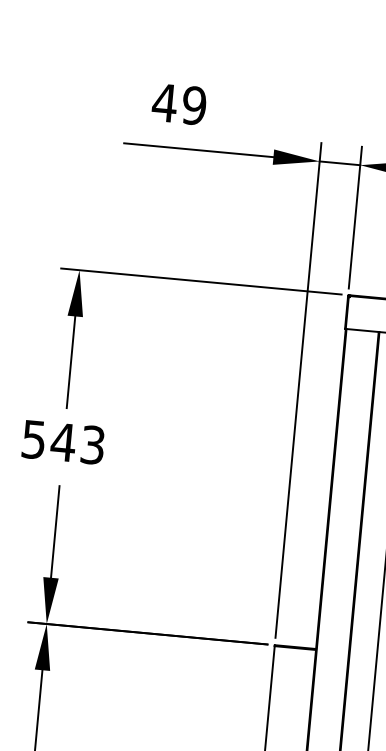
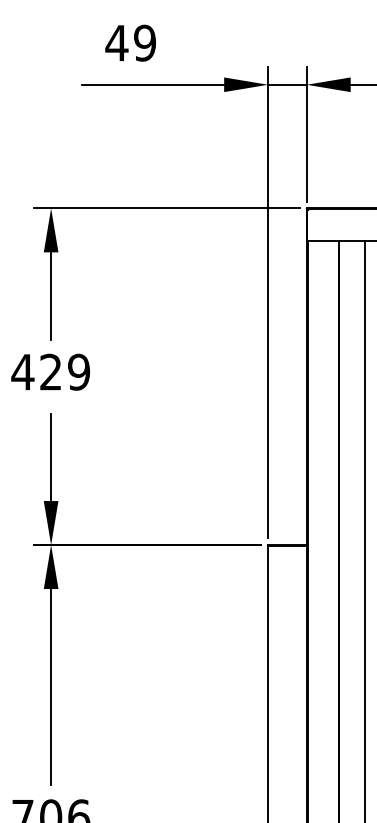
text: (63, 441) -> (50, 371), 543 -> 429

